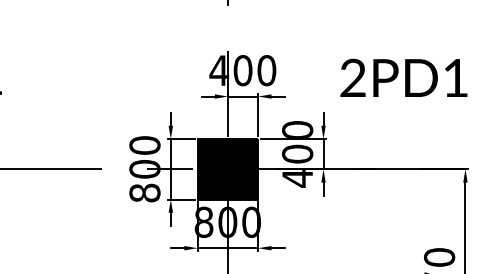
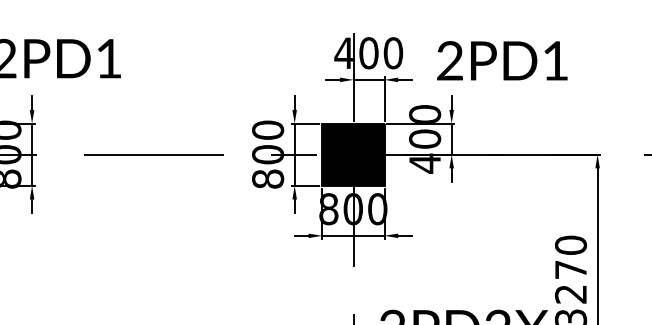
text: (404, 77) -> (502, 60), moved

